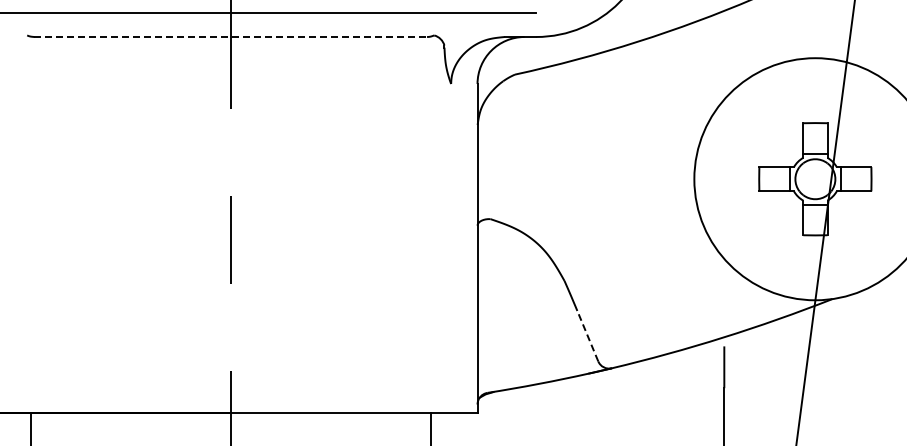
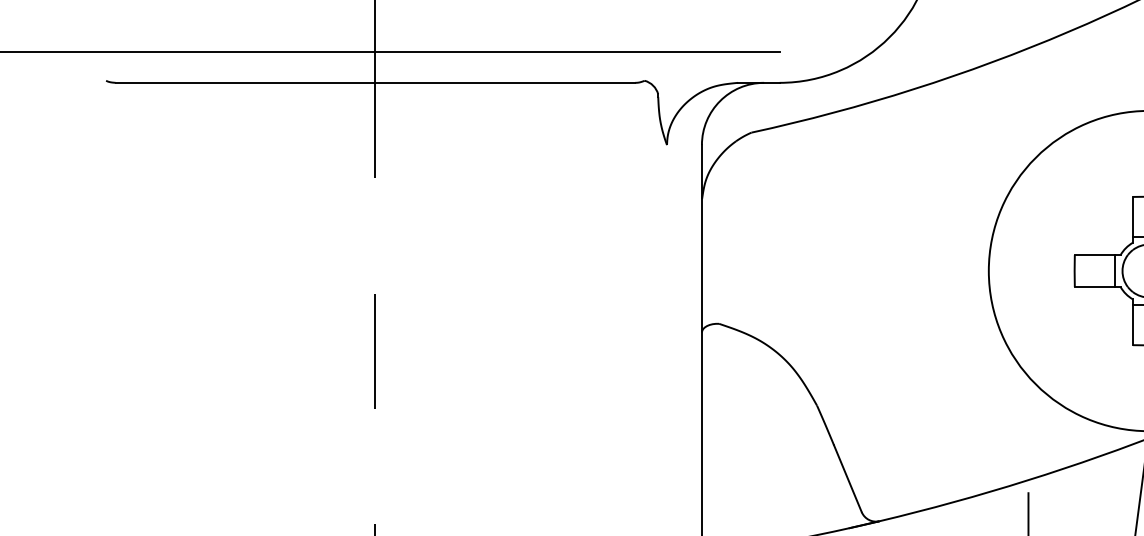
line: (231, 37) -> (376, 83), dashed -> solid
line: (587, 335) -> (847, 477), dashed -> solid

